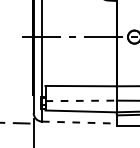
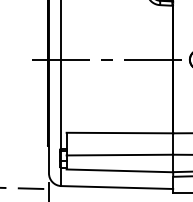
line: (81, 100) -> (120, 154), dashed -> solid
line: (79, 122) -> (117, 187), dashed -> solid

